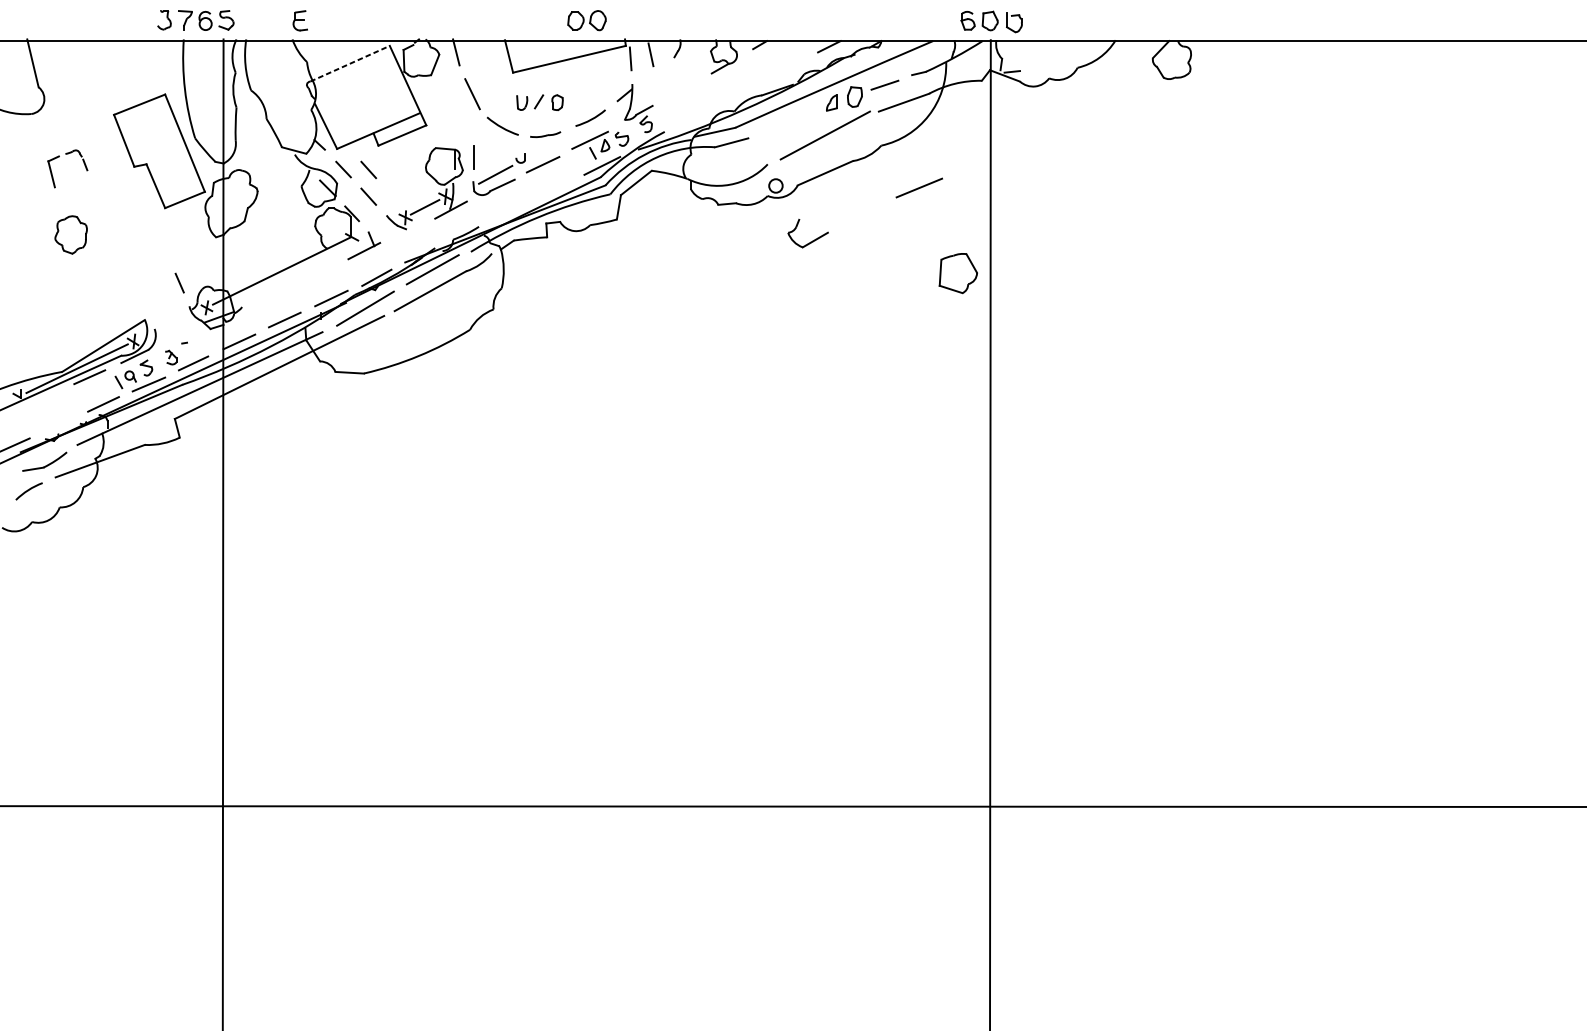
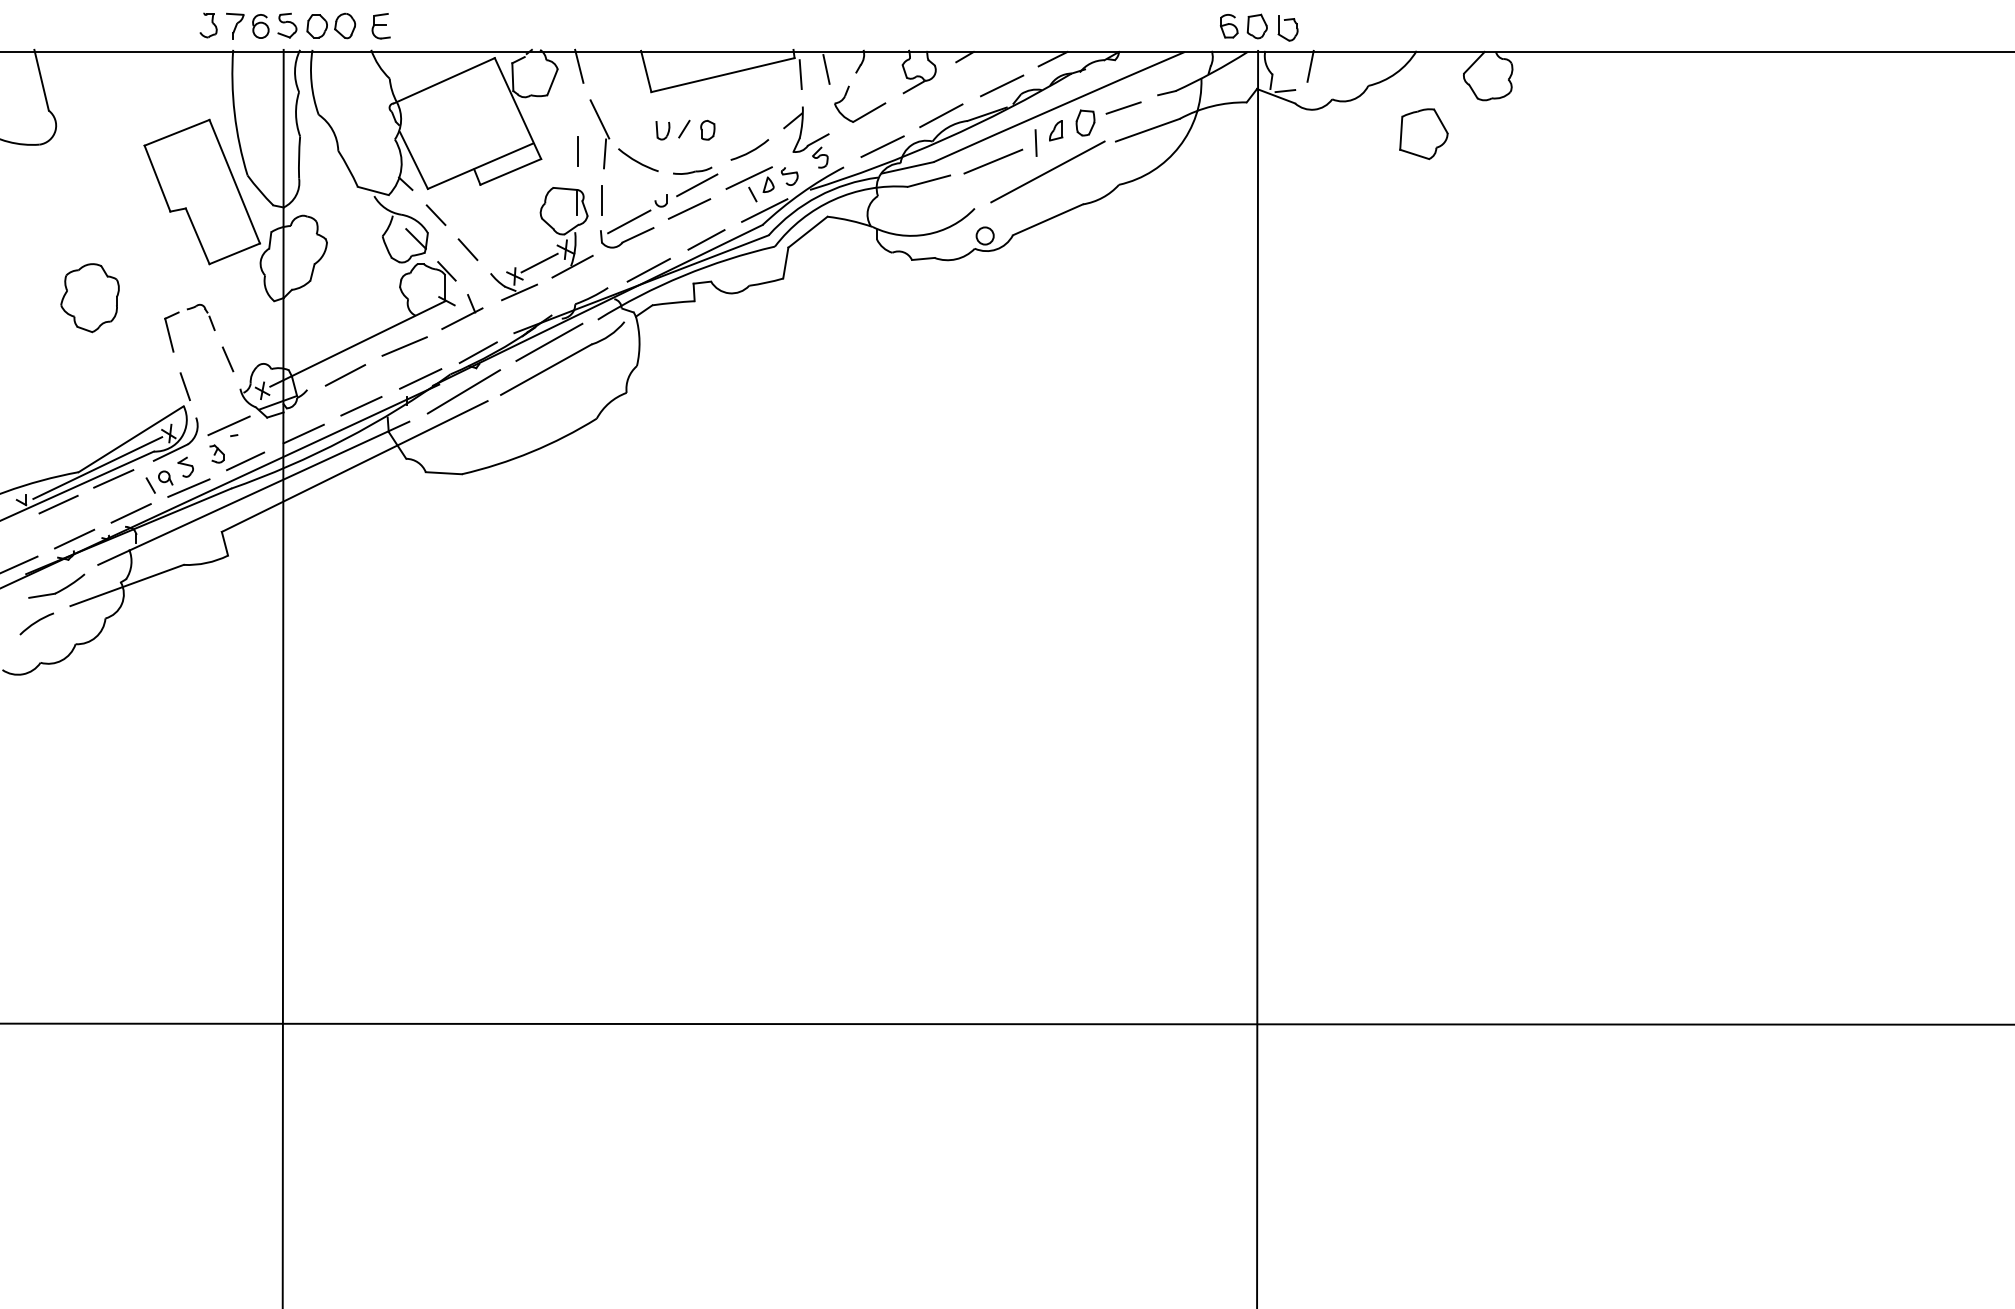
part: (587, 20) -> (331, 25), moved
line: (1032, 51) -> (1310, 65), added
line: (350, 63) -> (444, 80), dashed -> solid
line: (789, 67) -> (1002, 85), added
line: (741, 91) -> (941, 115), added
line: (815, 112) -> (1035, 142), added
line: (695, 115) -> (882, 146), added
line: (454, 119) -> (577, 151), added
line: (476, 121) -> (605, 153), added
line: (549, 146) -> (697, 185), added
part: (65, 154) -> (187, 310), moved
line: (368, 169) -> (467, 215), removed
line: (919, 187) -> (993, 161), moved
line: (556, 188) -> (706, 239), added
line: (510, 212) -> (648, 269), added
line: (409, 230) -> (519, 292), added
part: (70, 235) -> (89, 298), size x1.43
part: (812, 240) -> (865, 113), moved
line: (318, 272) -> (404, 346), added
part: (958, 273) -> (1423, 134), moved
line: (272, 295) -> (345, 375), added
line: (145, 304) -> (184, 386), added
line: (180, 335) -> (228, 425), added
line: (46, 397) -> (58, 504), added
line: (58, 424) -> (74, 538), added

